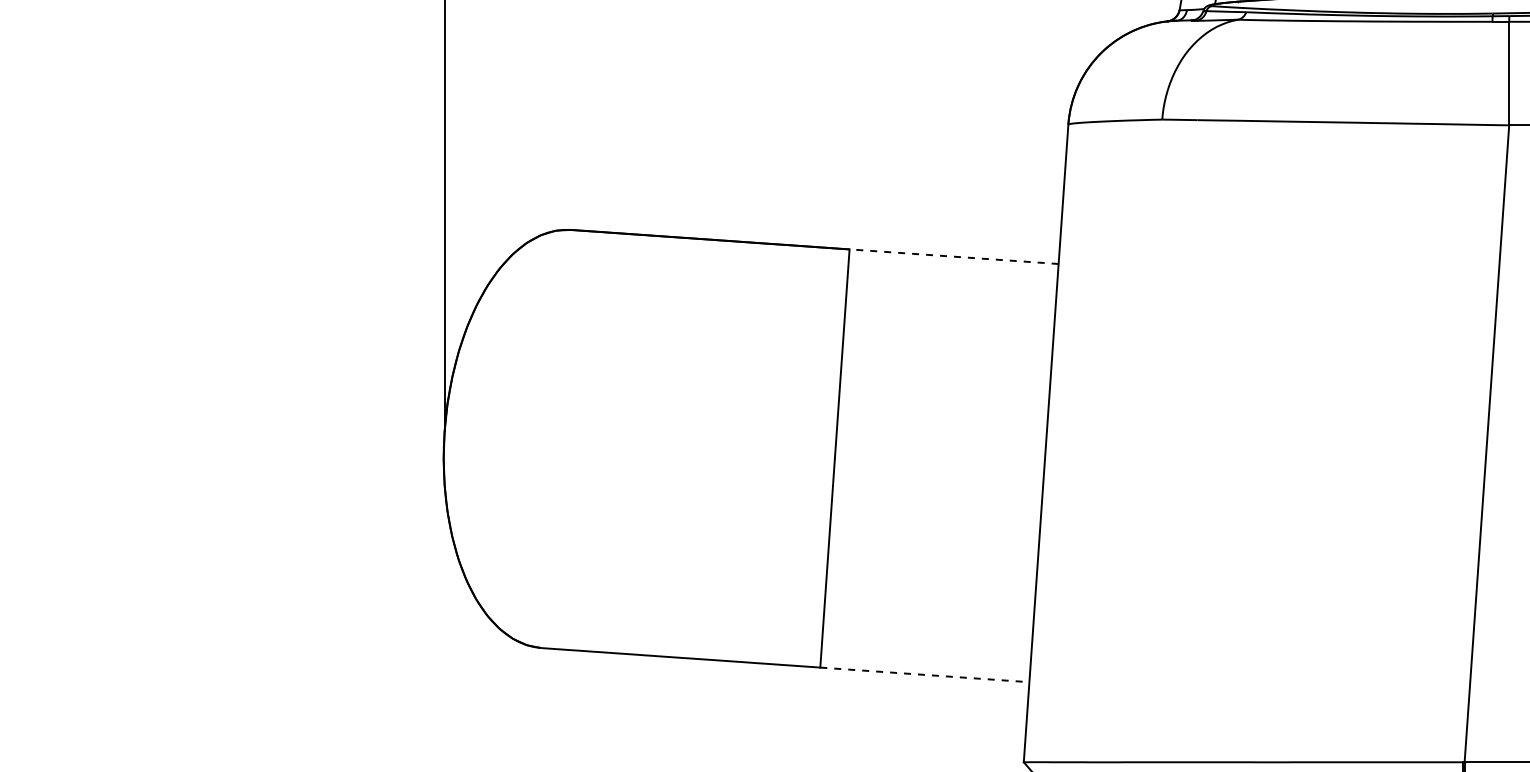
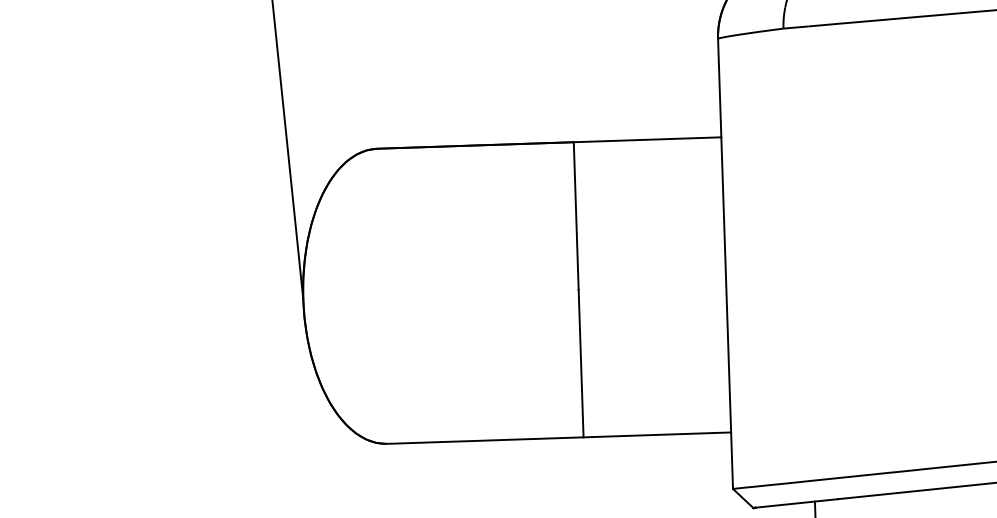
line: (954, 256) -> (647, 139), dashed -> solid
line: (924, 674) -> (657, 434), dashed -> solid

